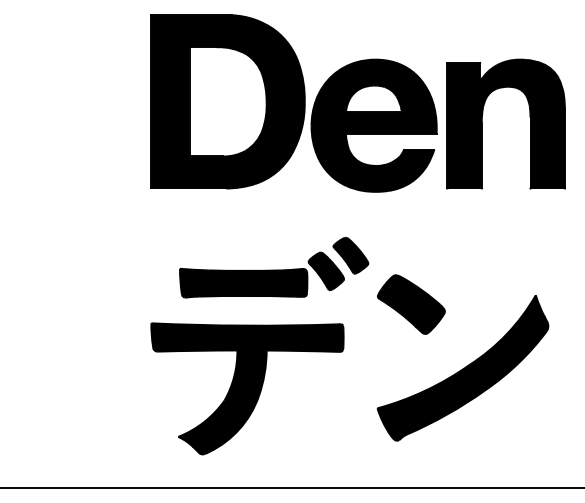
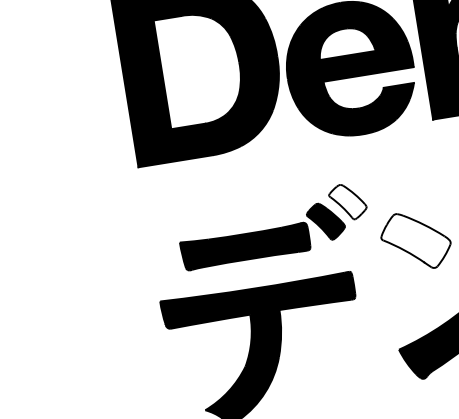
fill: (350, 255) -> (347, 201), removed
fill: (410, 304) -> (415, 240), removed

